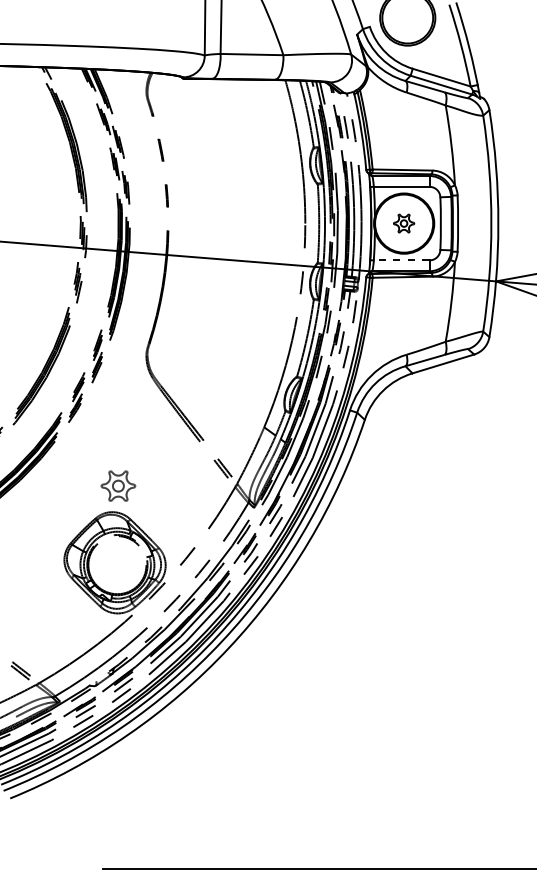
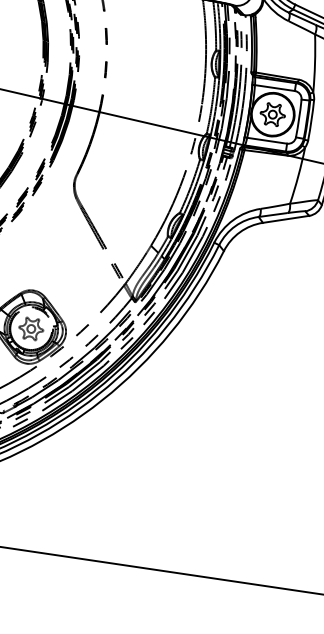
part: (403, 223) -> (272, 114), size x1.67
line: (401, 260) -> (267, 140), dashed -> solid
part: (118, 485) -> (31, 328), moved

